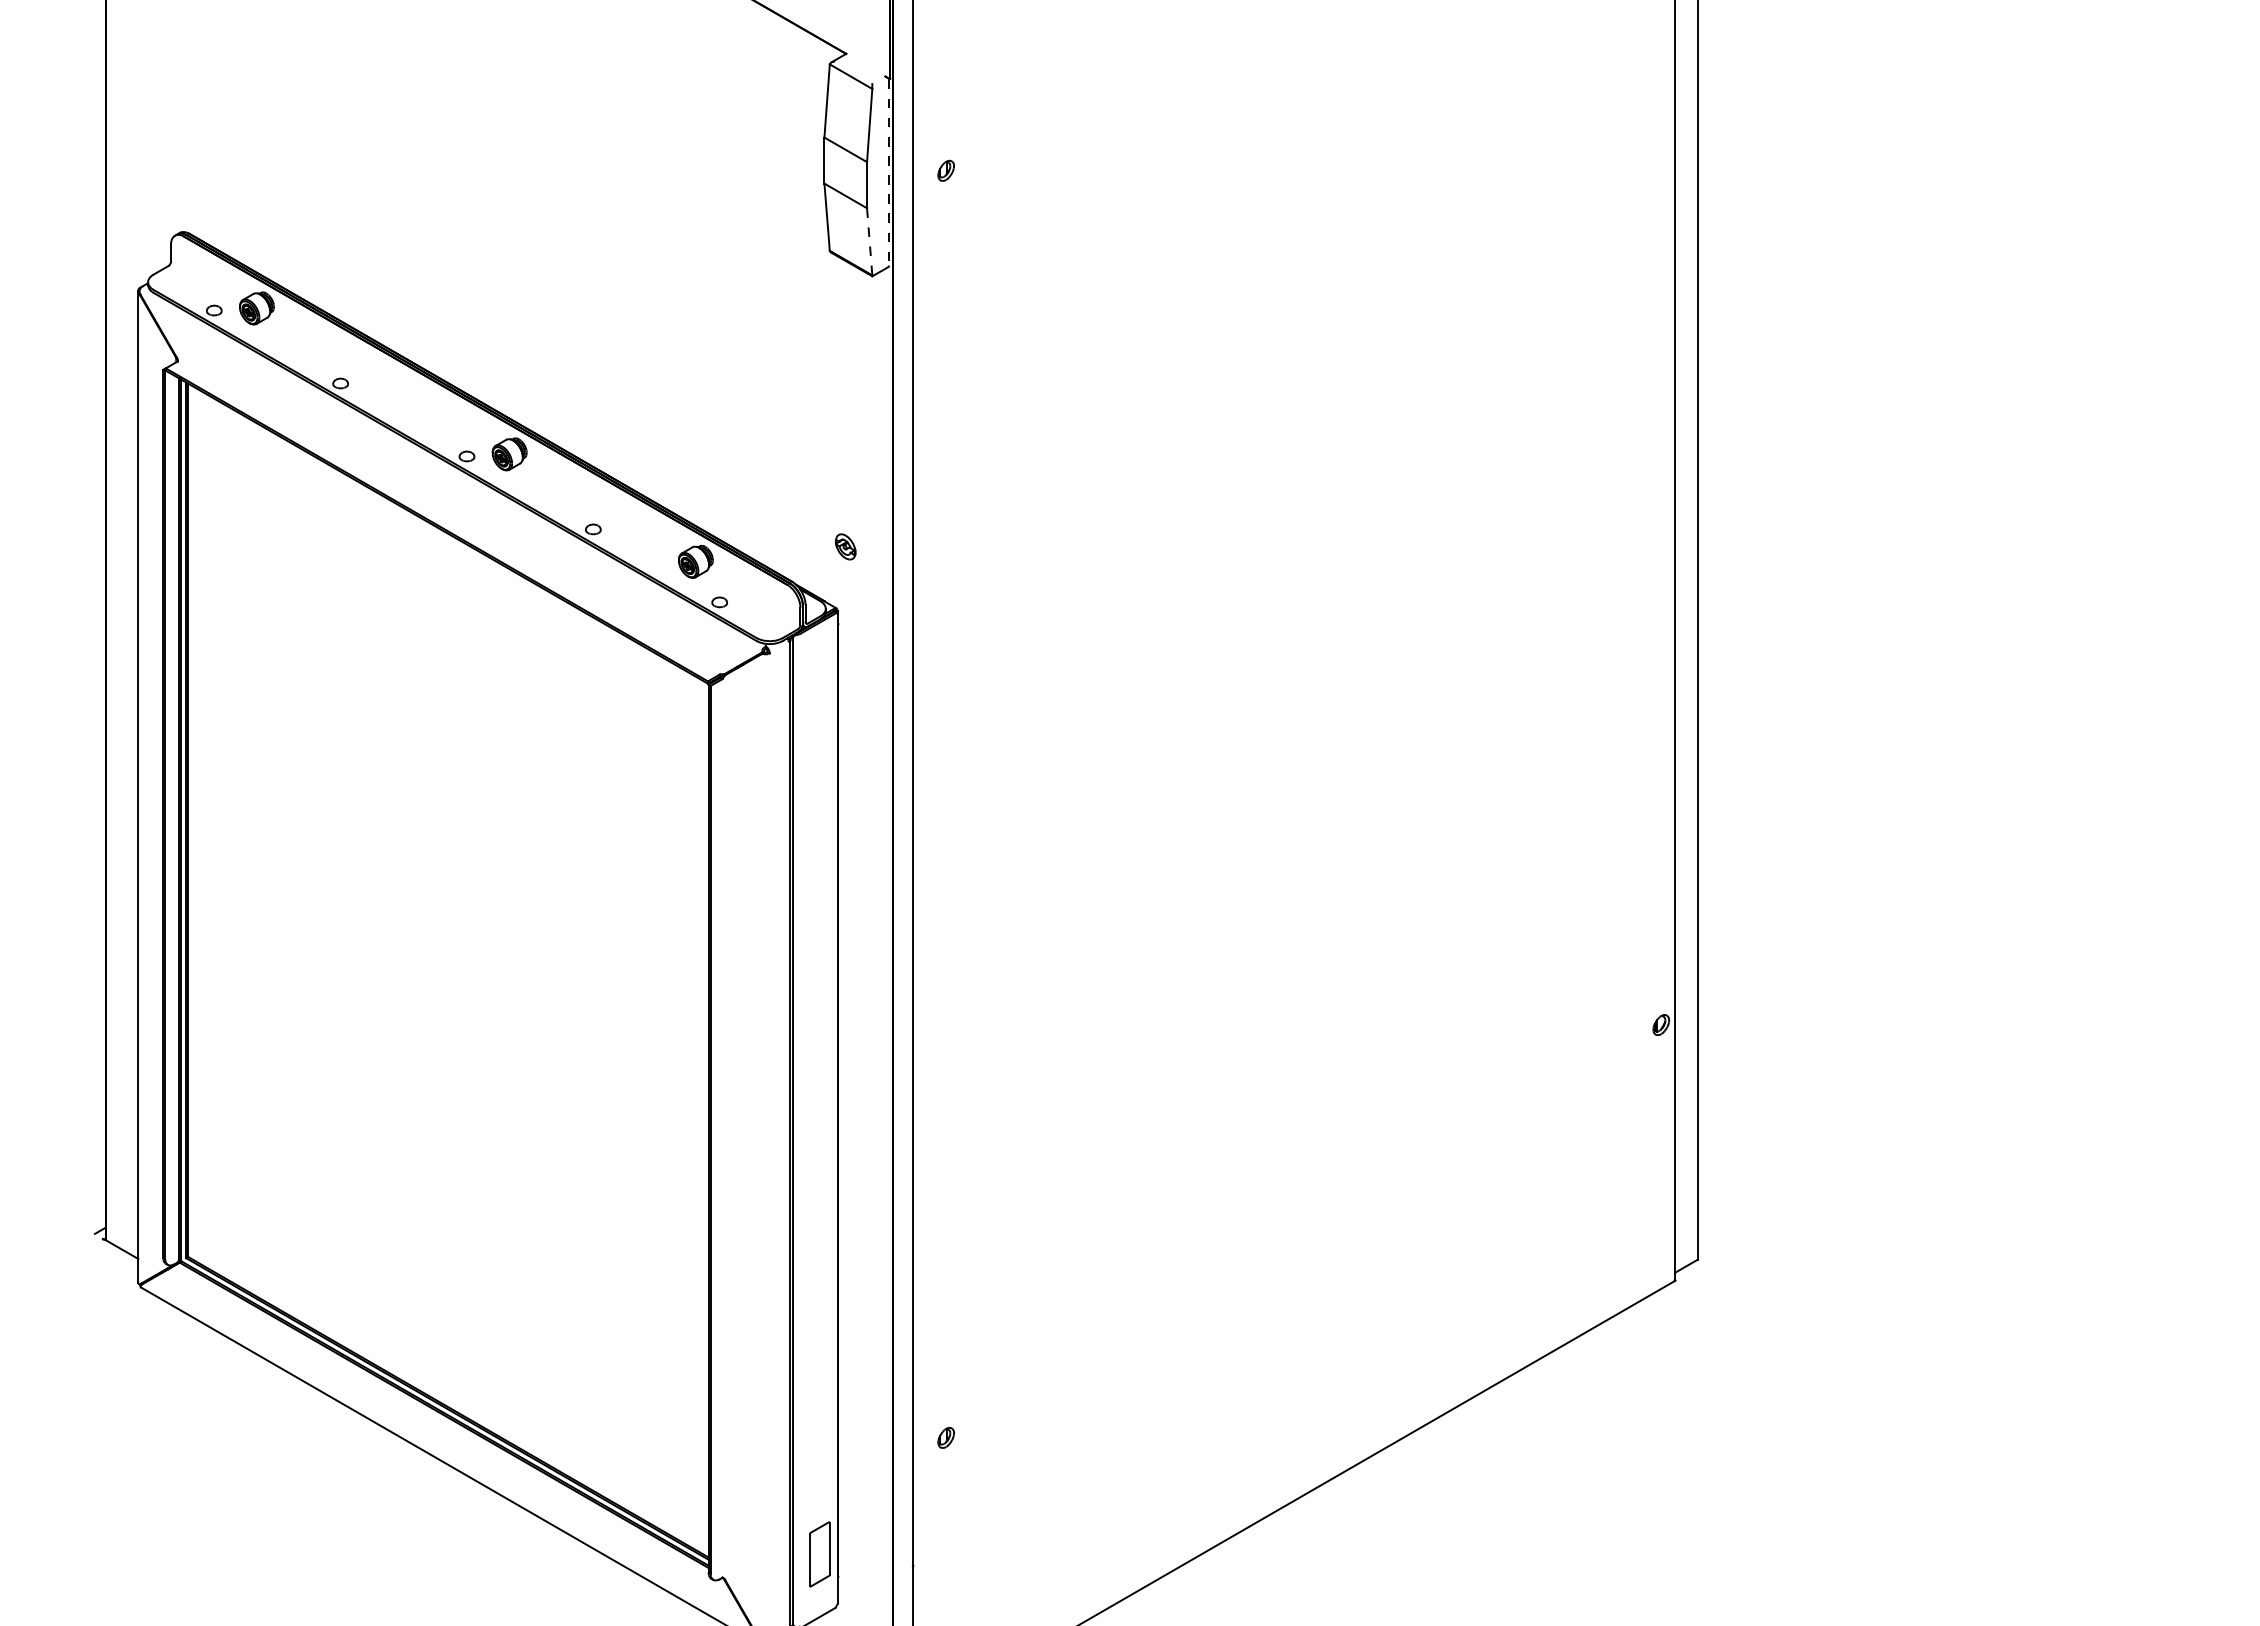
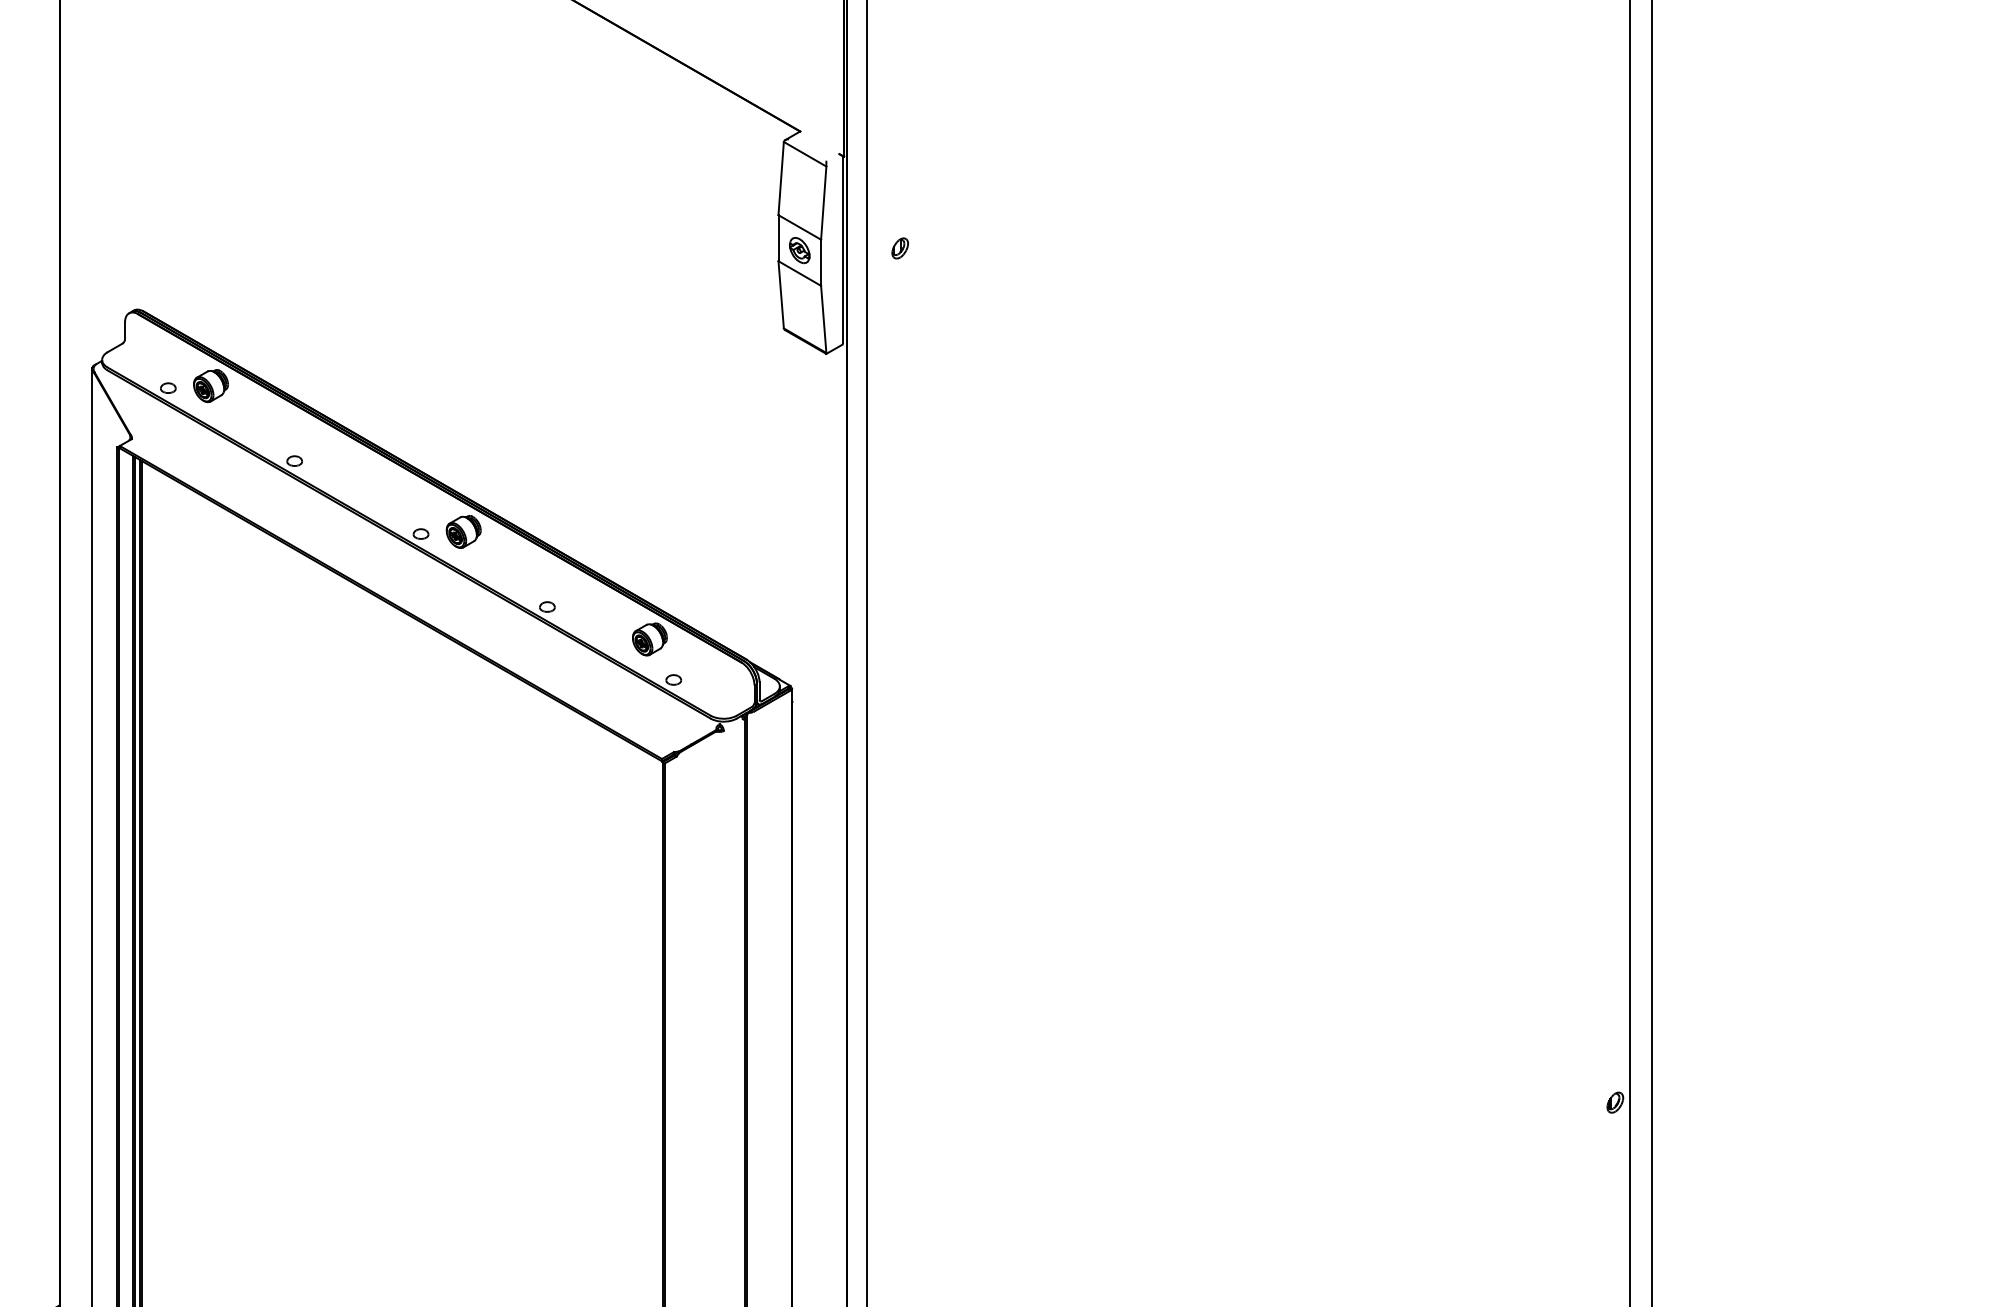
line: (888, 172) -> (842, 250), dashed -> solid
line: (869, 241) -> (823, 319), dashed -> solid
part: (845, 546) -> (799, 250), moved

